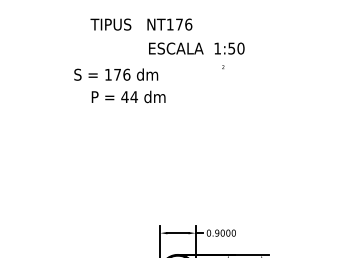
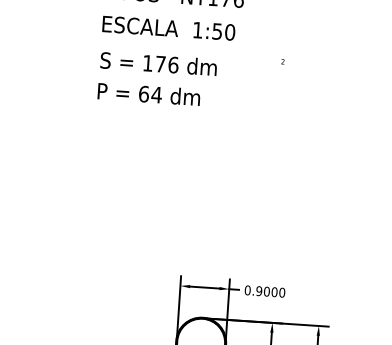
text: (196, 48) -> (168, 28), moved
text: (116, 74) -> (159, 63), moved
text: (124, 97) -> (143, 94), 44 -> 64

